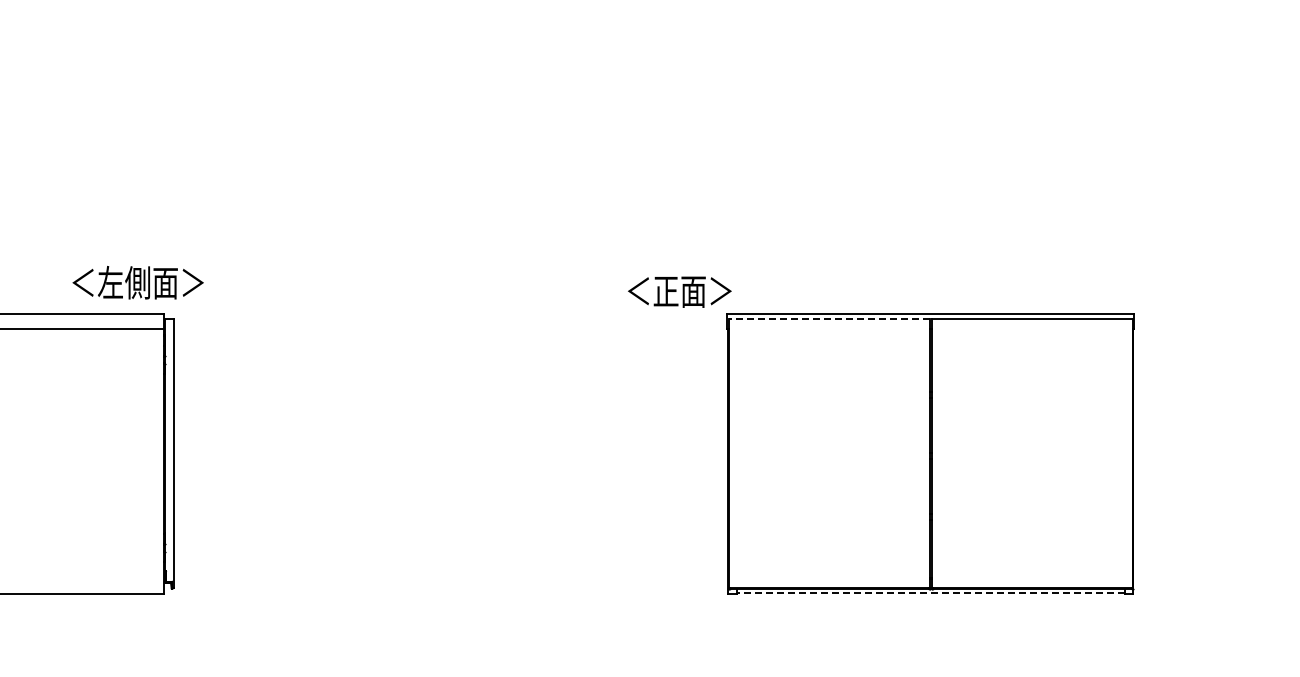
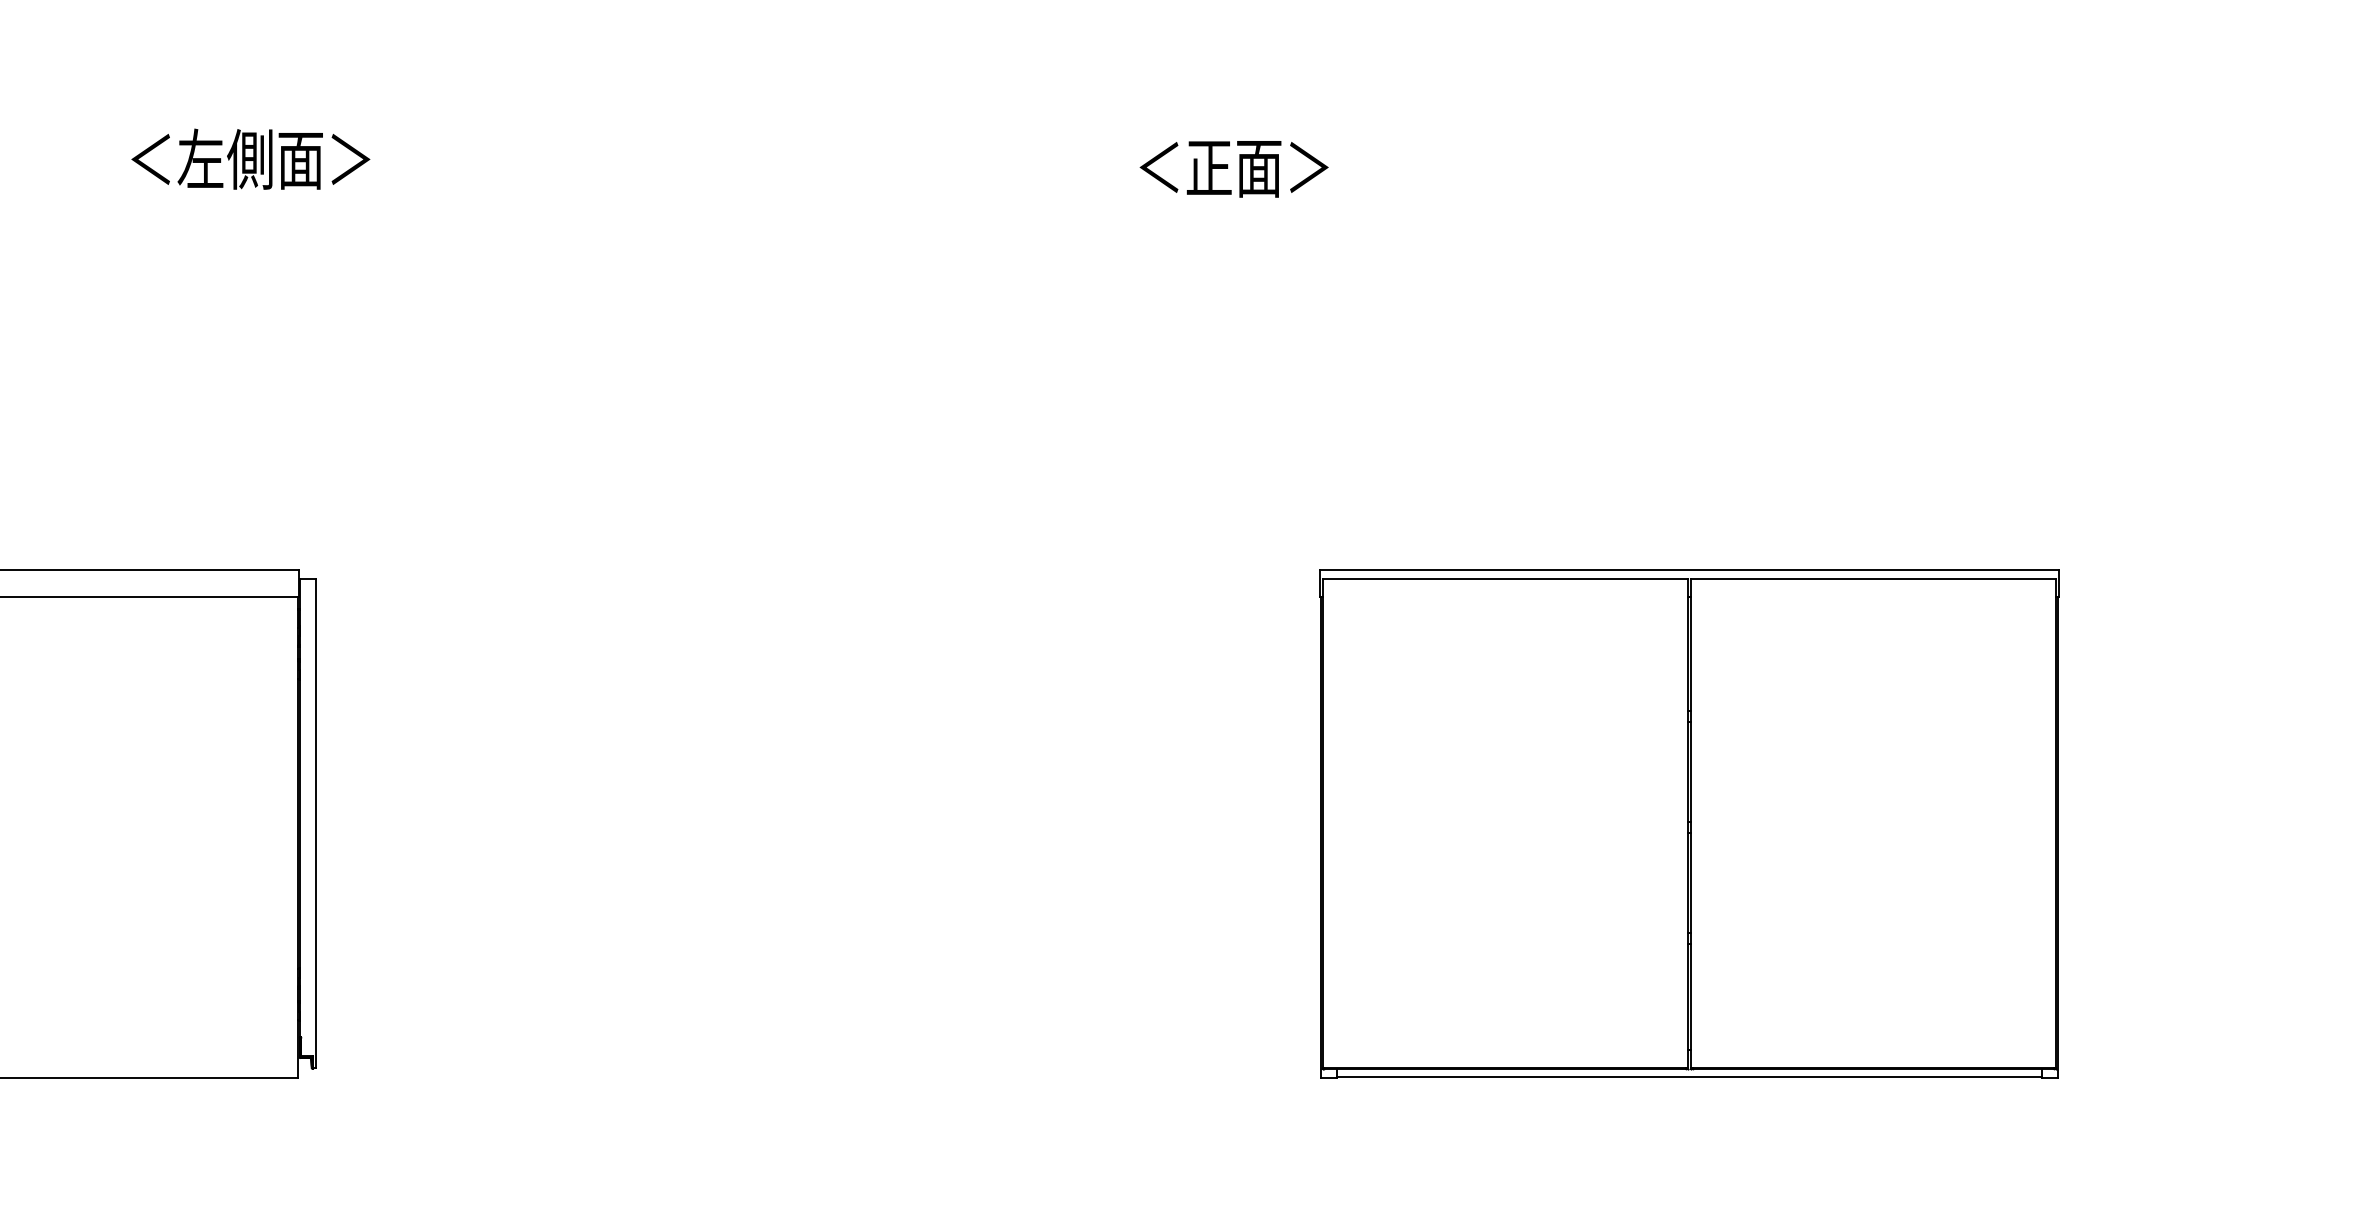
text: (137, 282) -> (249, 158), moved
text: (679, 291) -> (1233, 167), moved
line: (829, 319) -> (1505, 580), dashed -> solid
line: (930, 593) -> (1689, 1077), dashed -> solid

